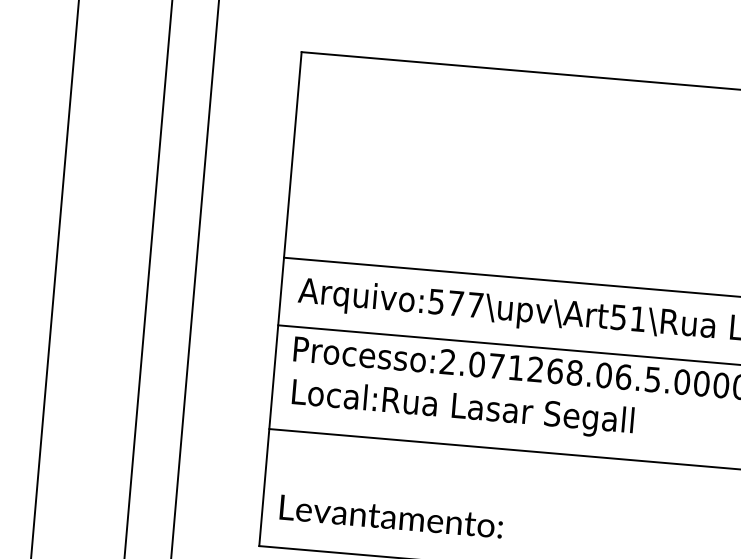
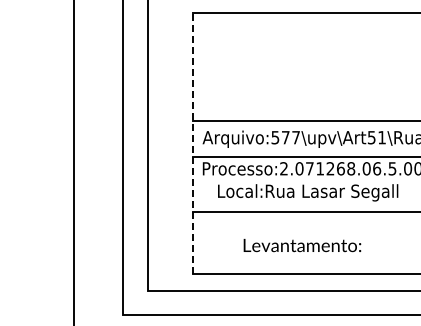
line: (280, 299) -> (193, 143), solid -> dashed
text: (463, 408) -> (308, 192), moved
text: (391, 516) -> (302, 245), moved

